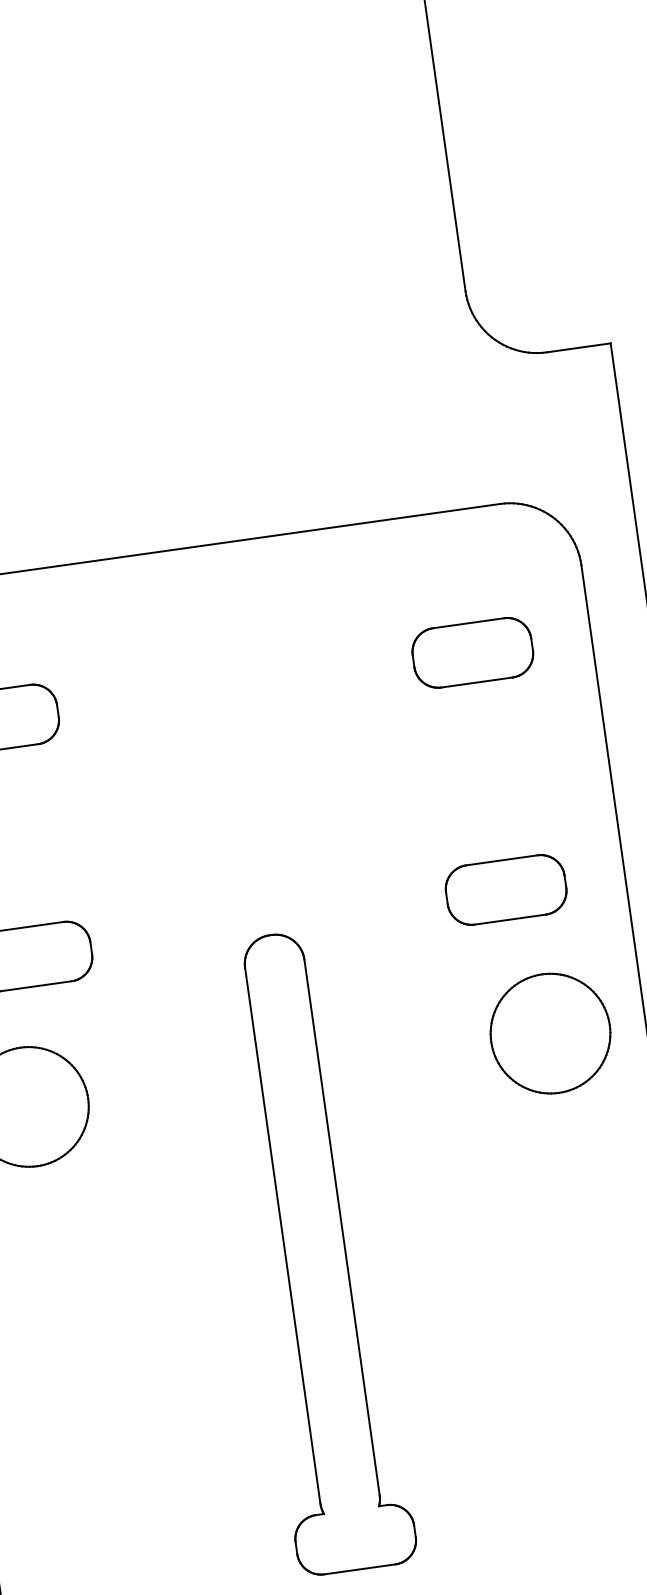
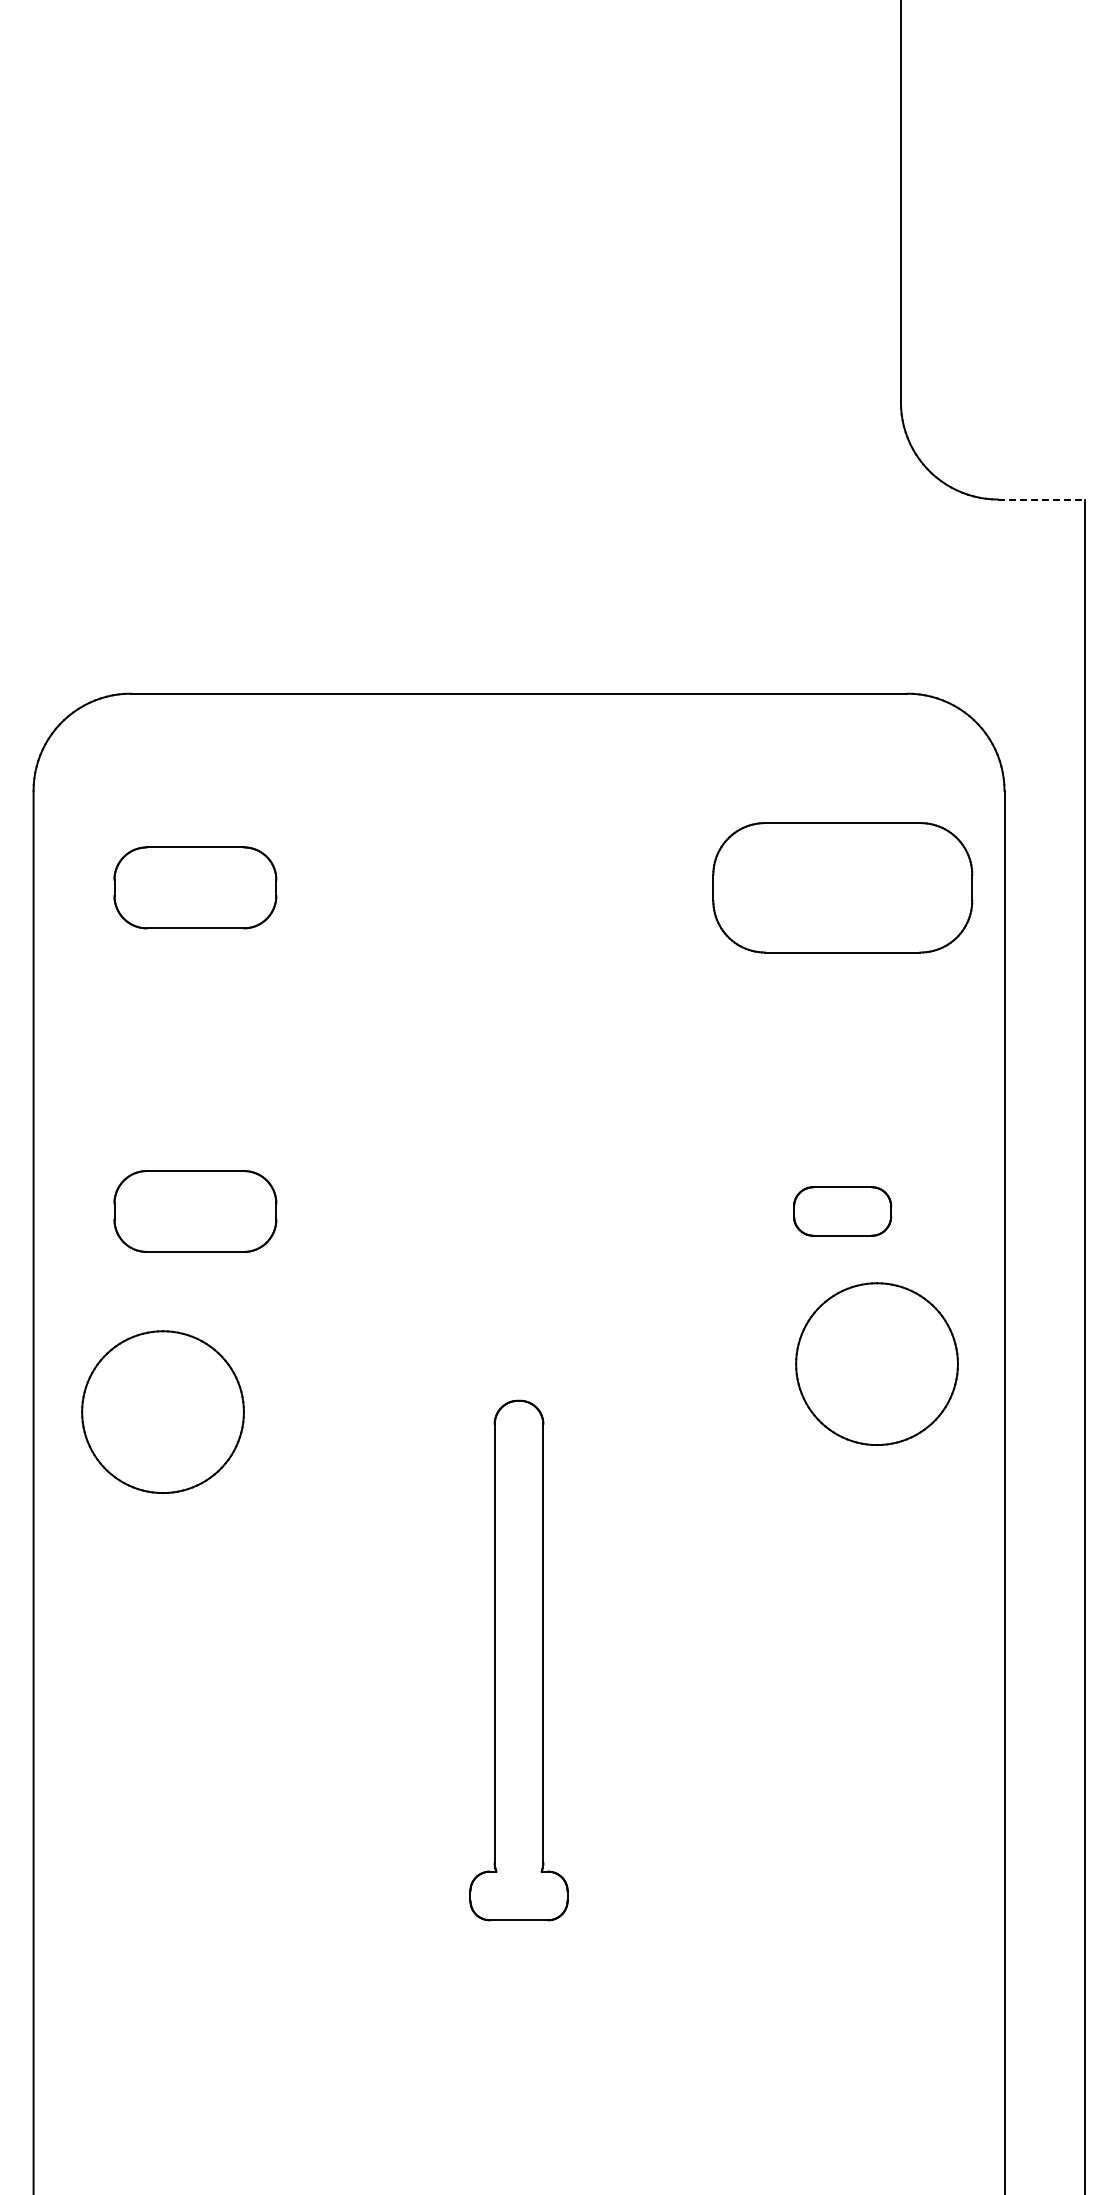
line: (578, 347) -> (1041, 499), solid -> dashed
part: (472, 652) -> (842, 887), size x1.6
part: (506, 889) -> (842, 1211), size x0.6
part: (550, 1033) -> (876, 1363), moved
part: (314, 1252) -> (518, 1660), size x0.6

